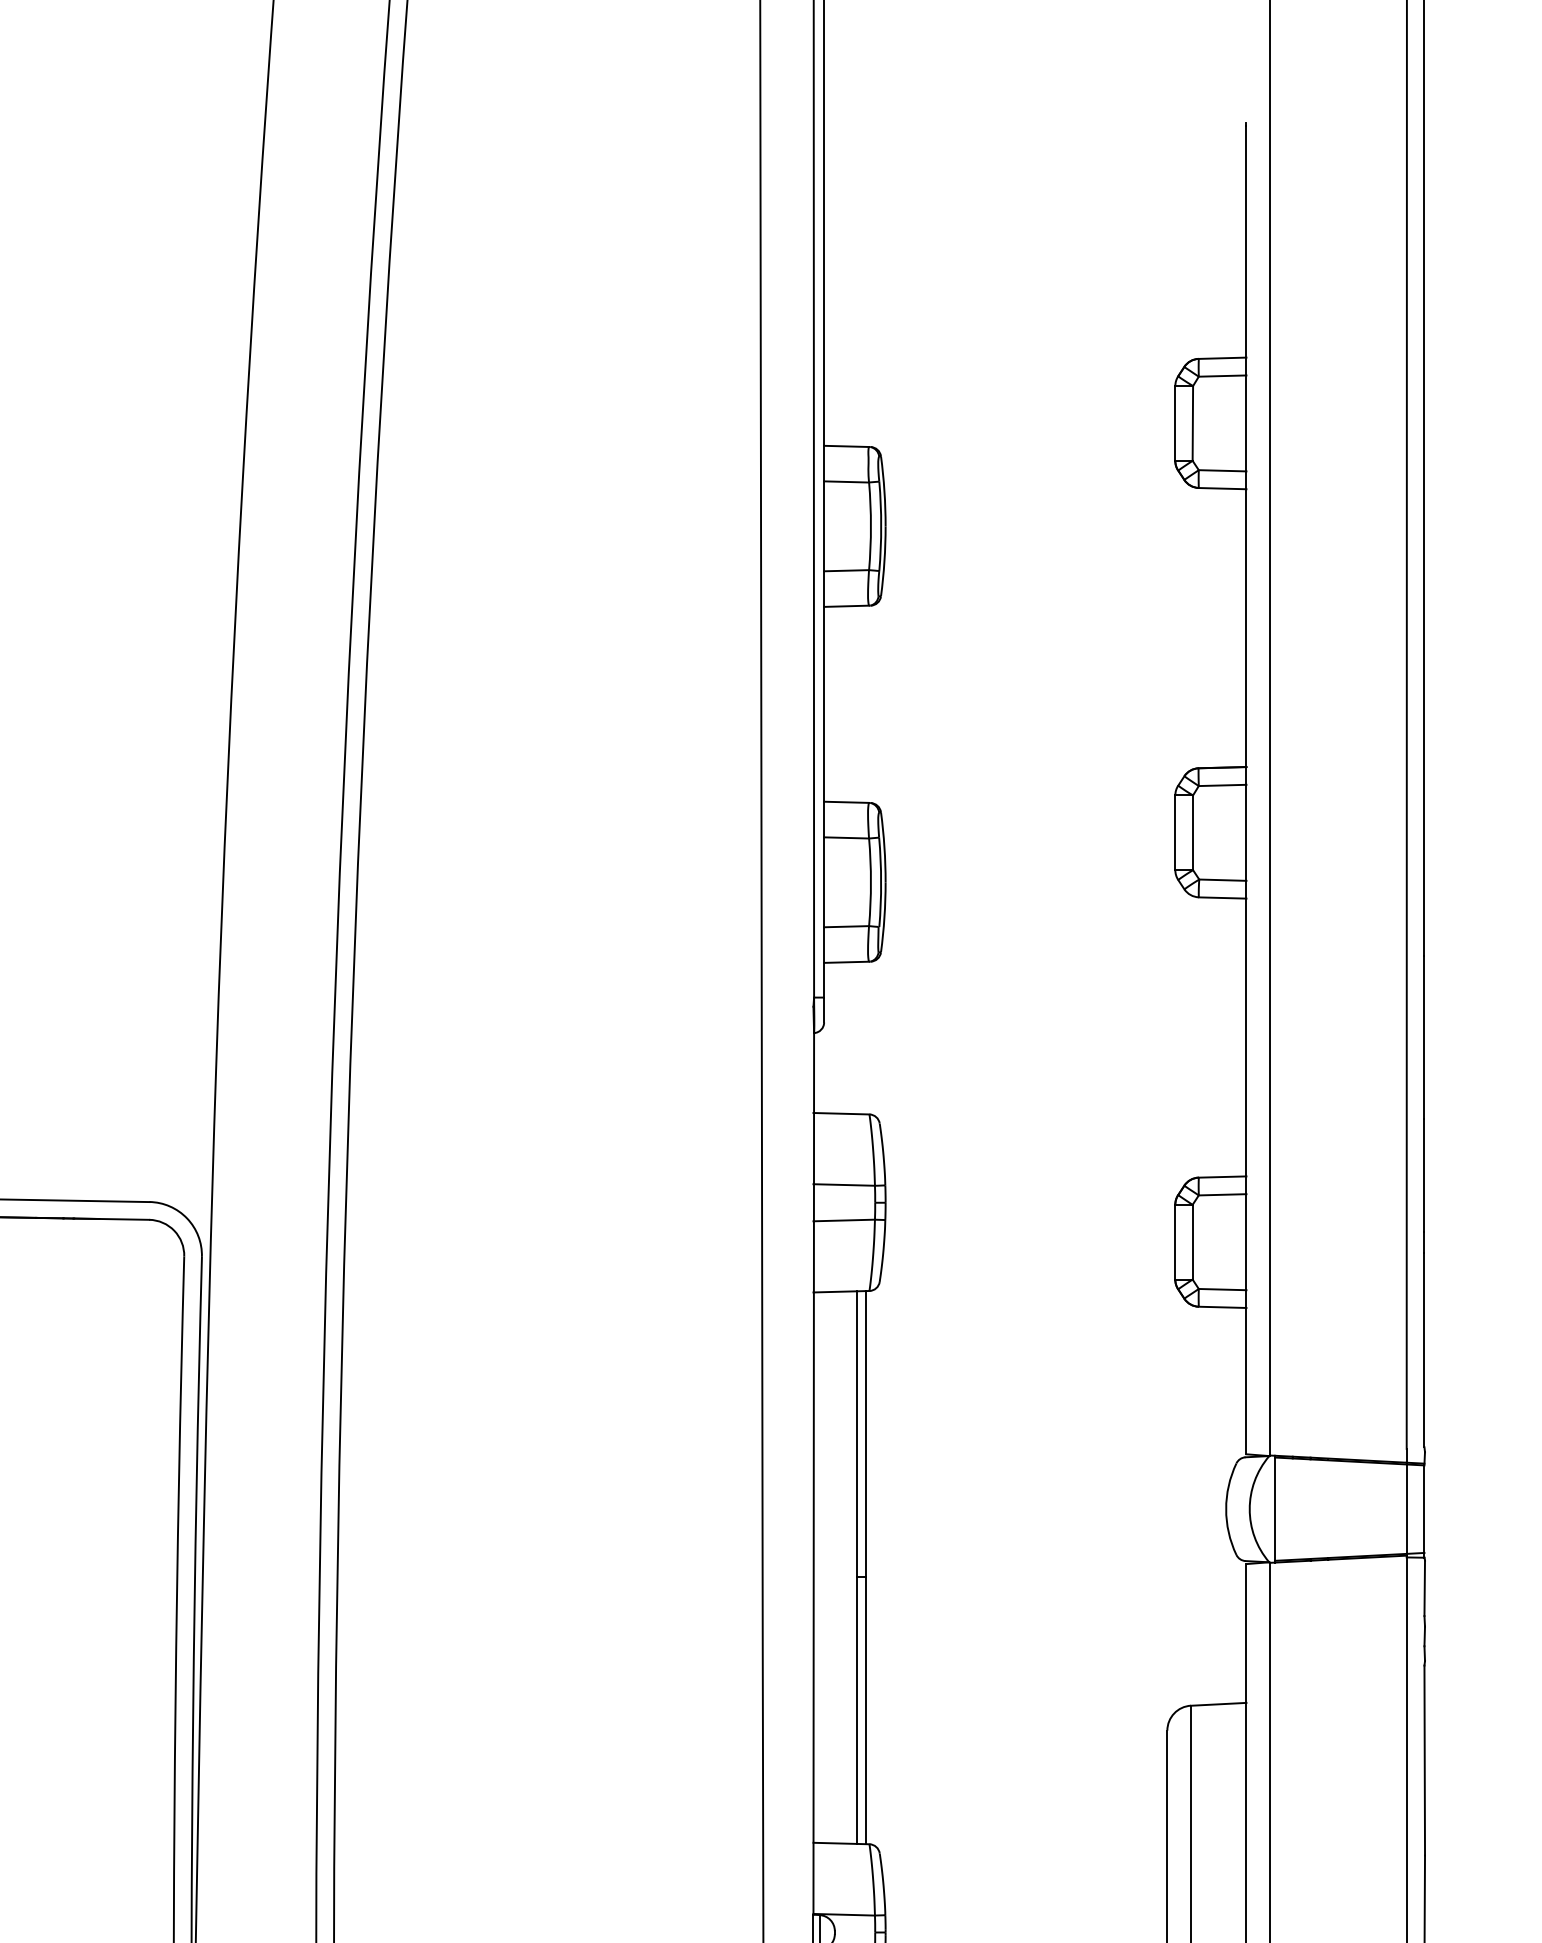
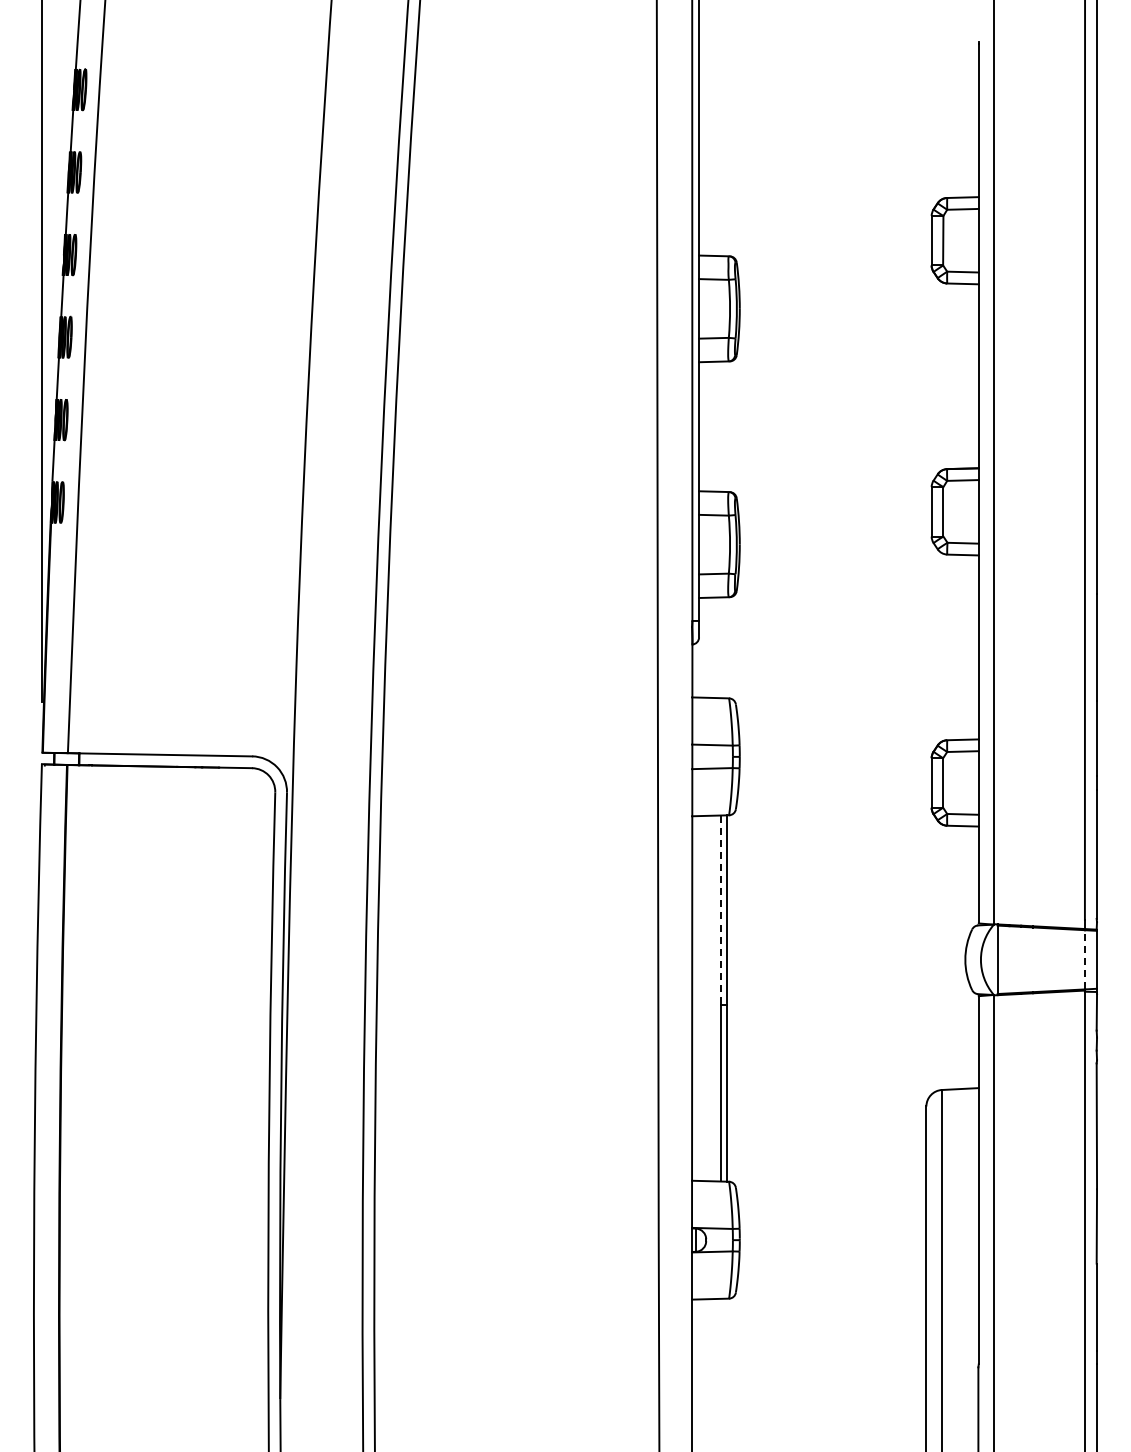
line: (856, 1434) -> (720, 910), solid -> dashed
line: (1407, 1508) -> (1085, 959), solid -> dashed

